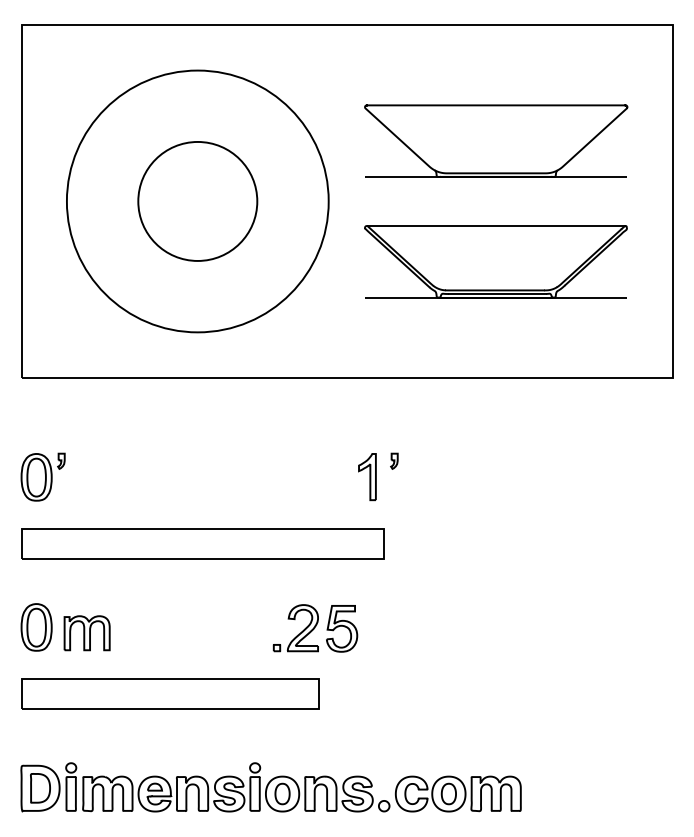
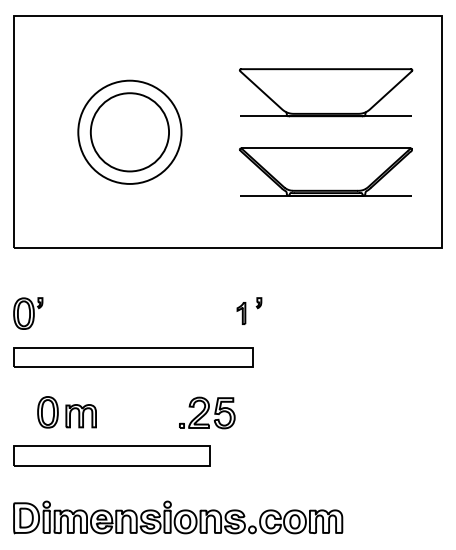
circle: (197, 201) -> (129, 132), size x0.6
part: (367, 477) -> (241, 313), size x0.7
part: (64, 627) -> (66, 412), moved

